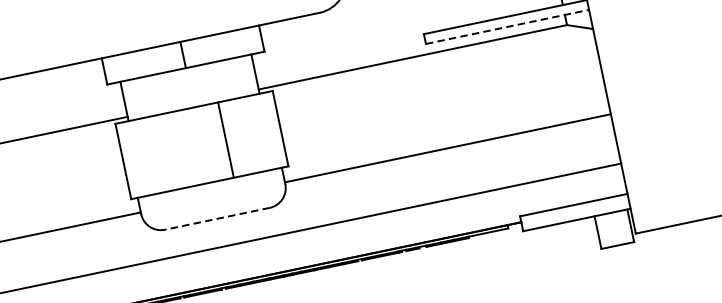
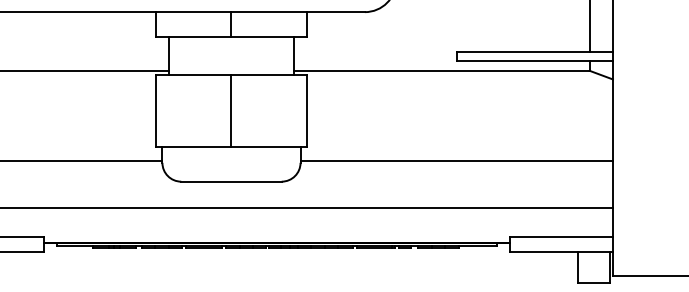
line: (508, 27) -> (535, 61), dashed -> solid
line: (225, 139) -> (231, 110), moved
line: (216, 218) -> (230, 181), dashed -> solid

